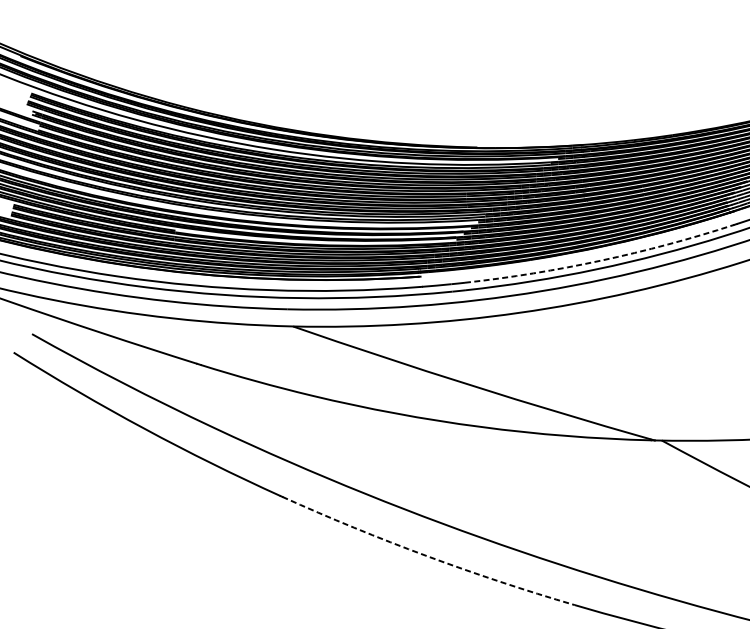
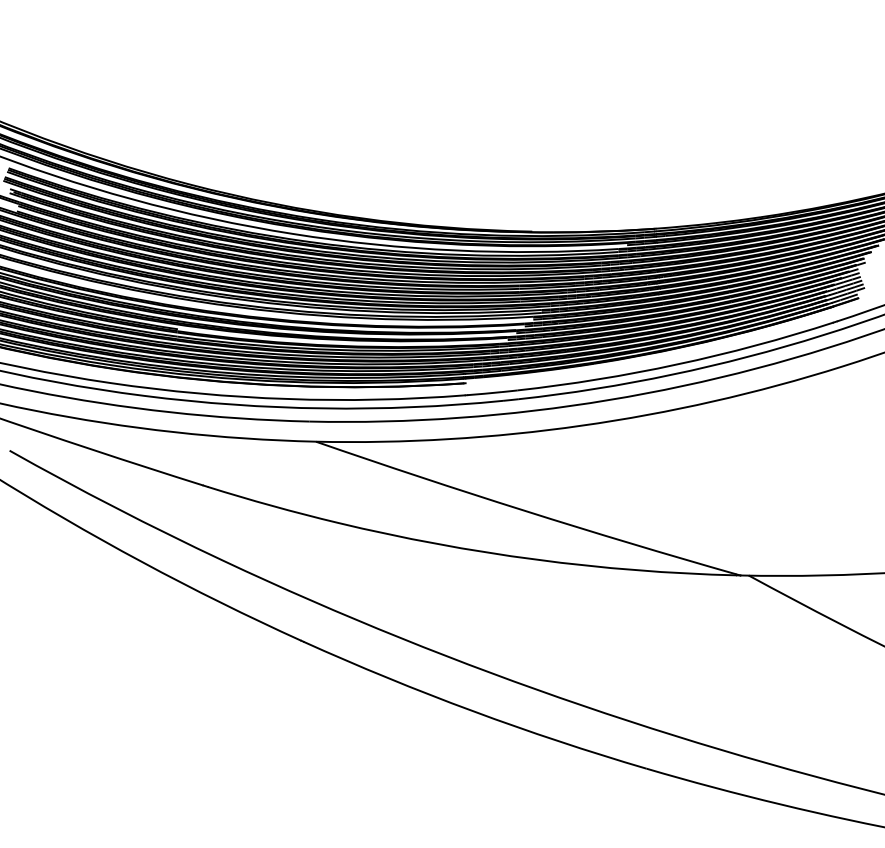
arc: (601, 260) -> (677, 364), dashed -> solid
arc: (426, 556) -> (472, 711), dashed -> solid

